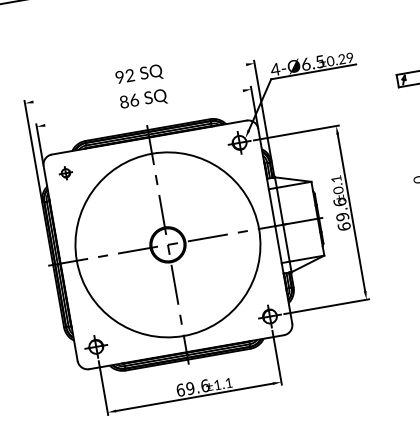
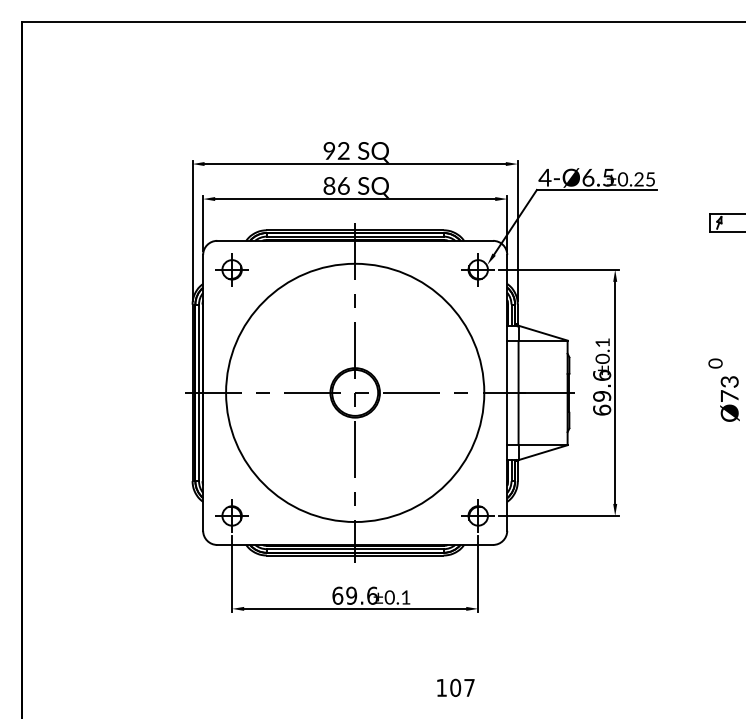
text: (350, 57) -> (650, 179), ±0.29 -> ±0.25
line: (139, 83) -> (354, 164), added
line: (144, 108) -> (355, 199), added
part: (65, 173) -> (231, 269), size x1.67
text: (217, 385) -> (389, 597), ±1.1 -> ±0.1

